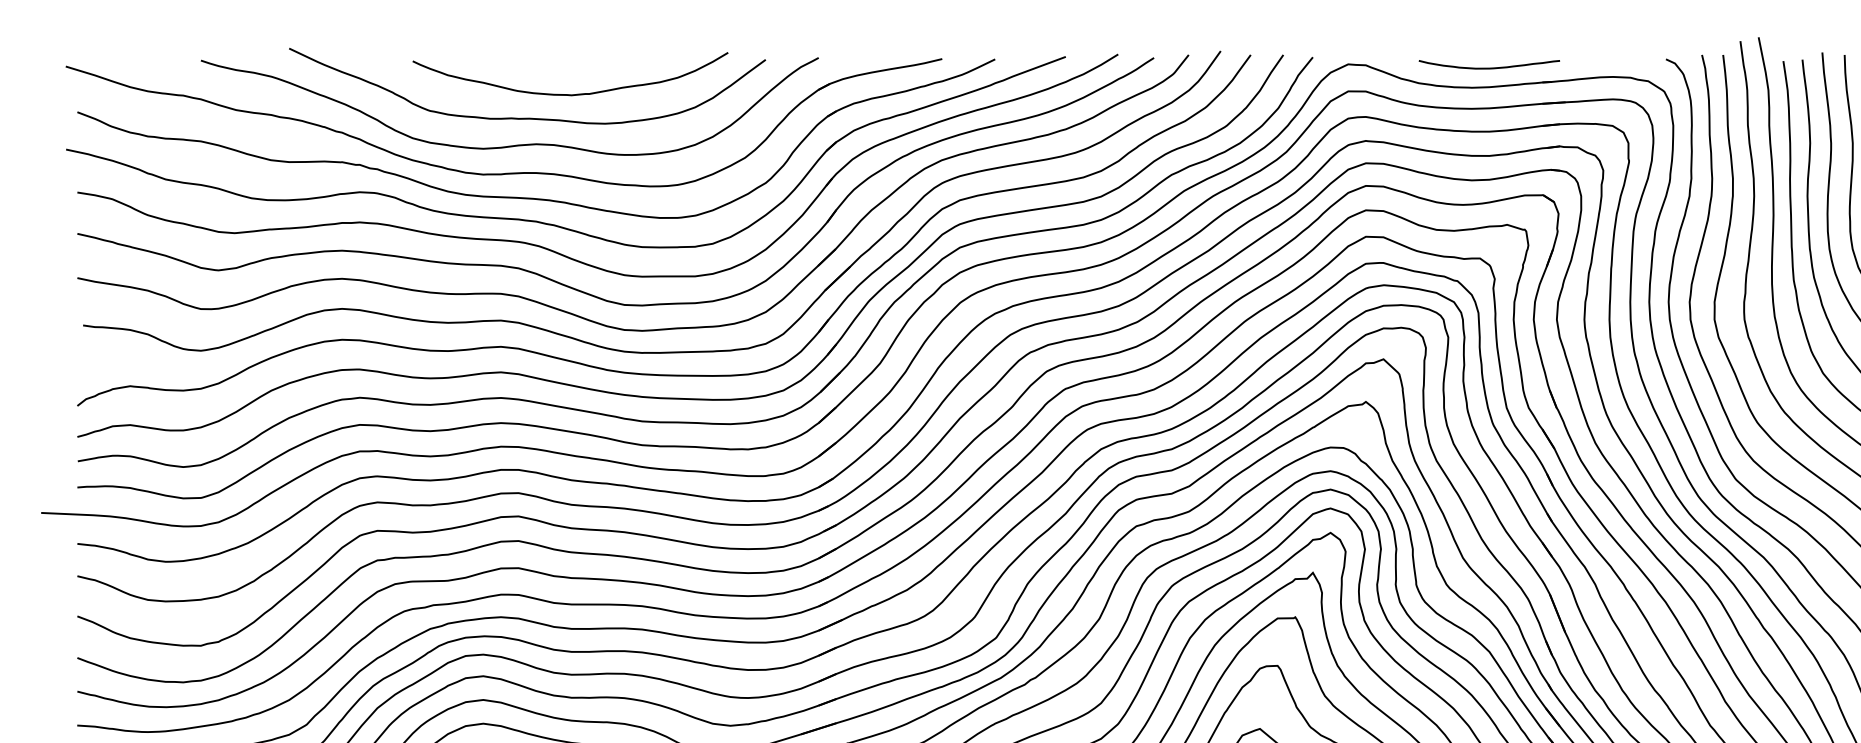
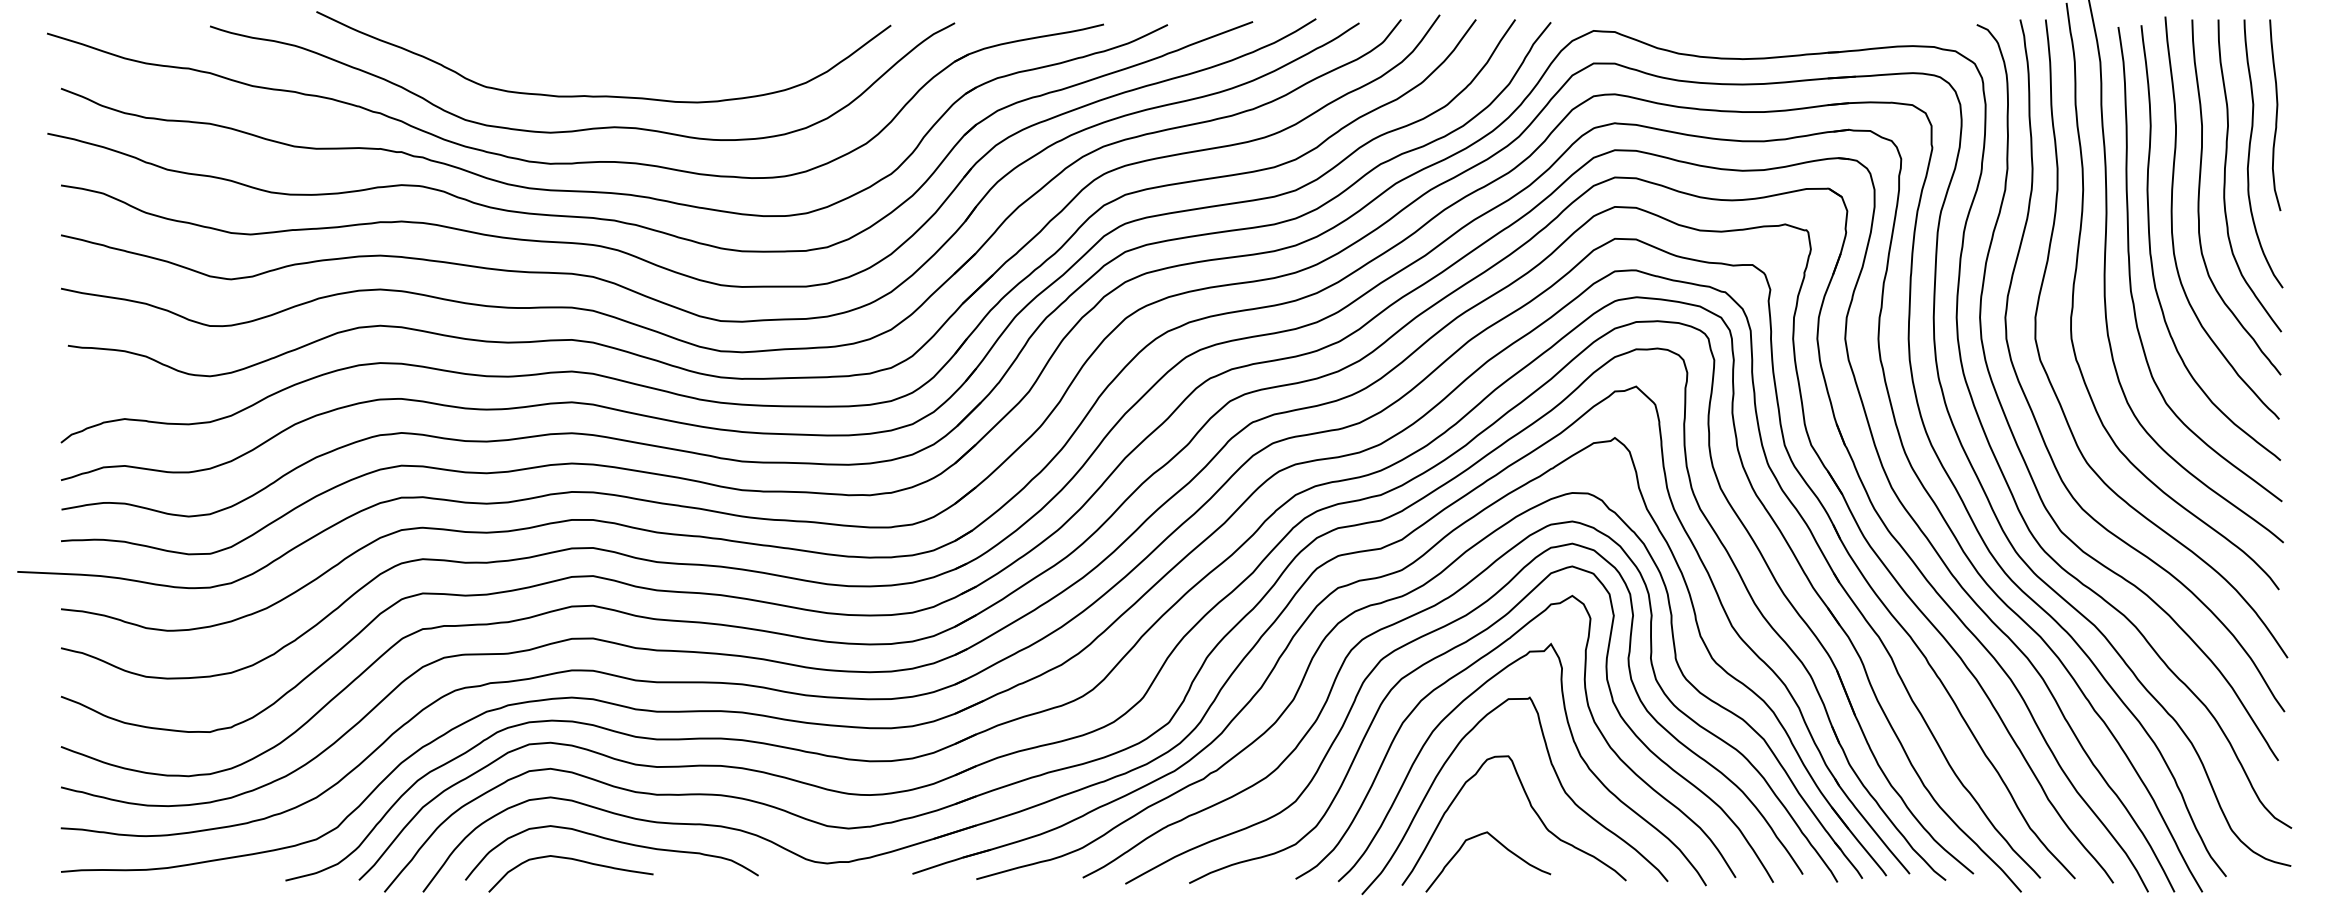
curve: (1489, 68) -> (1763, 35), removed
curve: (566, 93) -> (650, 66), removed

